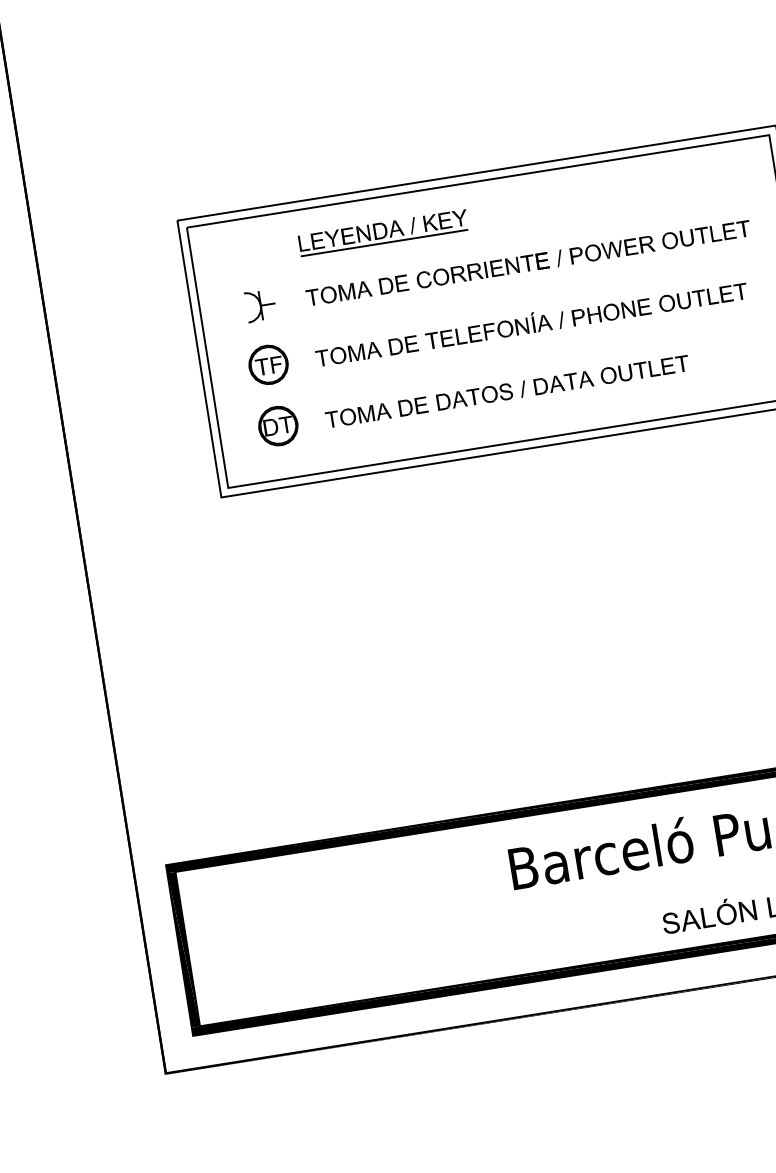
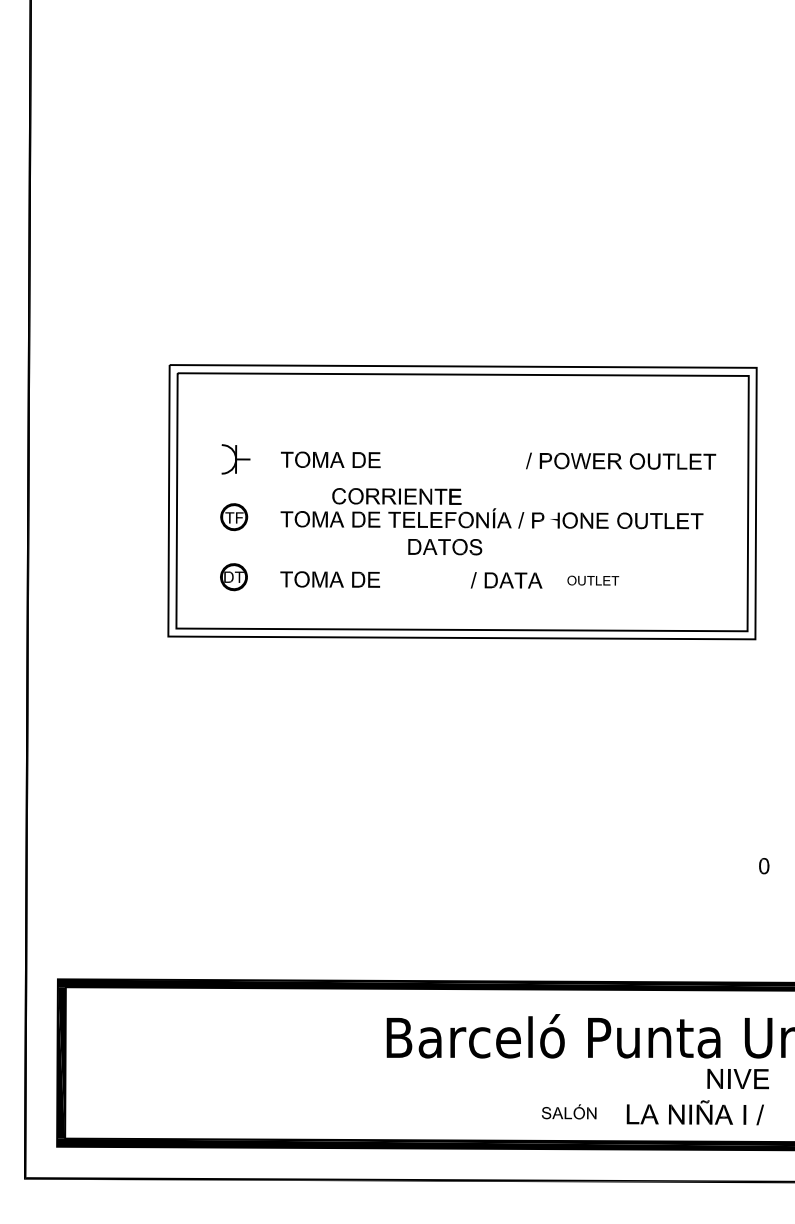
part: (383, 233) -> (364, 409), removed
part: (482, 270) -> (396, 496), moved
fill: (593, 315) -> (552, 520), removed
part: (267, 364) -> (233, 516), size x0.7
part: (645, 369) -> (593, 580), size x0.6
part: (475, 397) -> (445, 547), moved
part: (277, 425) -> (233, 576), size x0.7
part: (708, 914) -> (568, 1111), size x0.6

